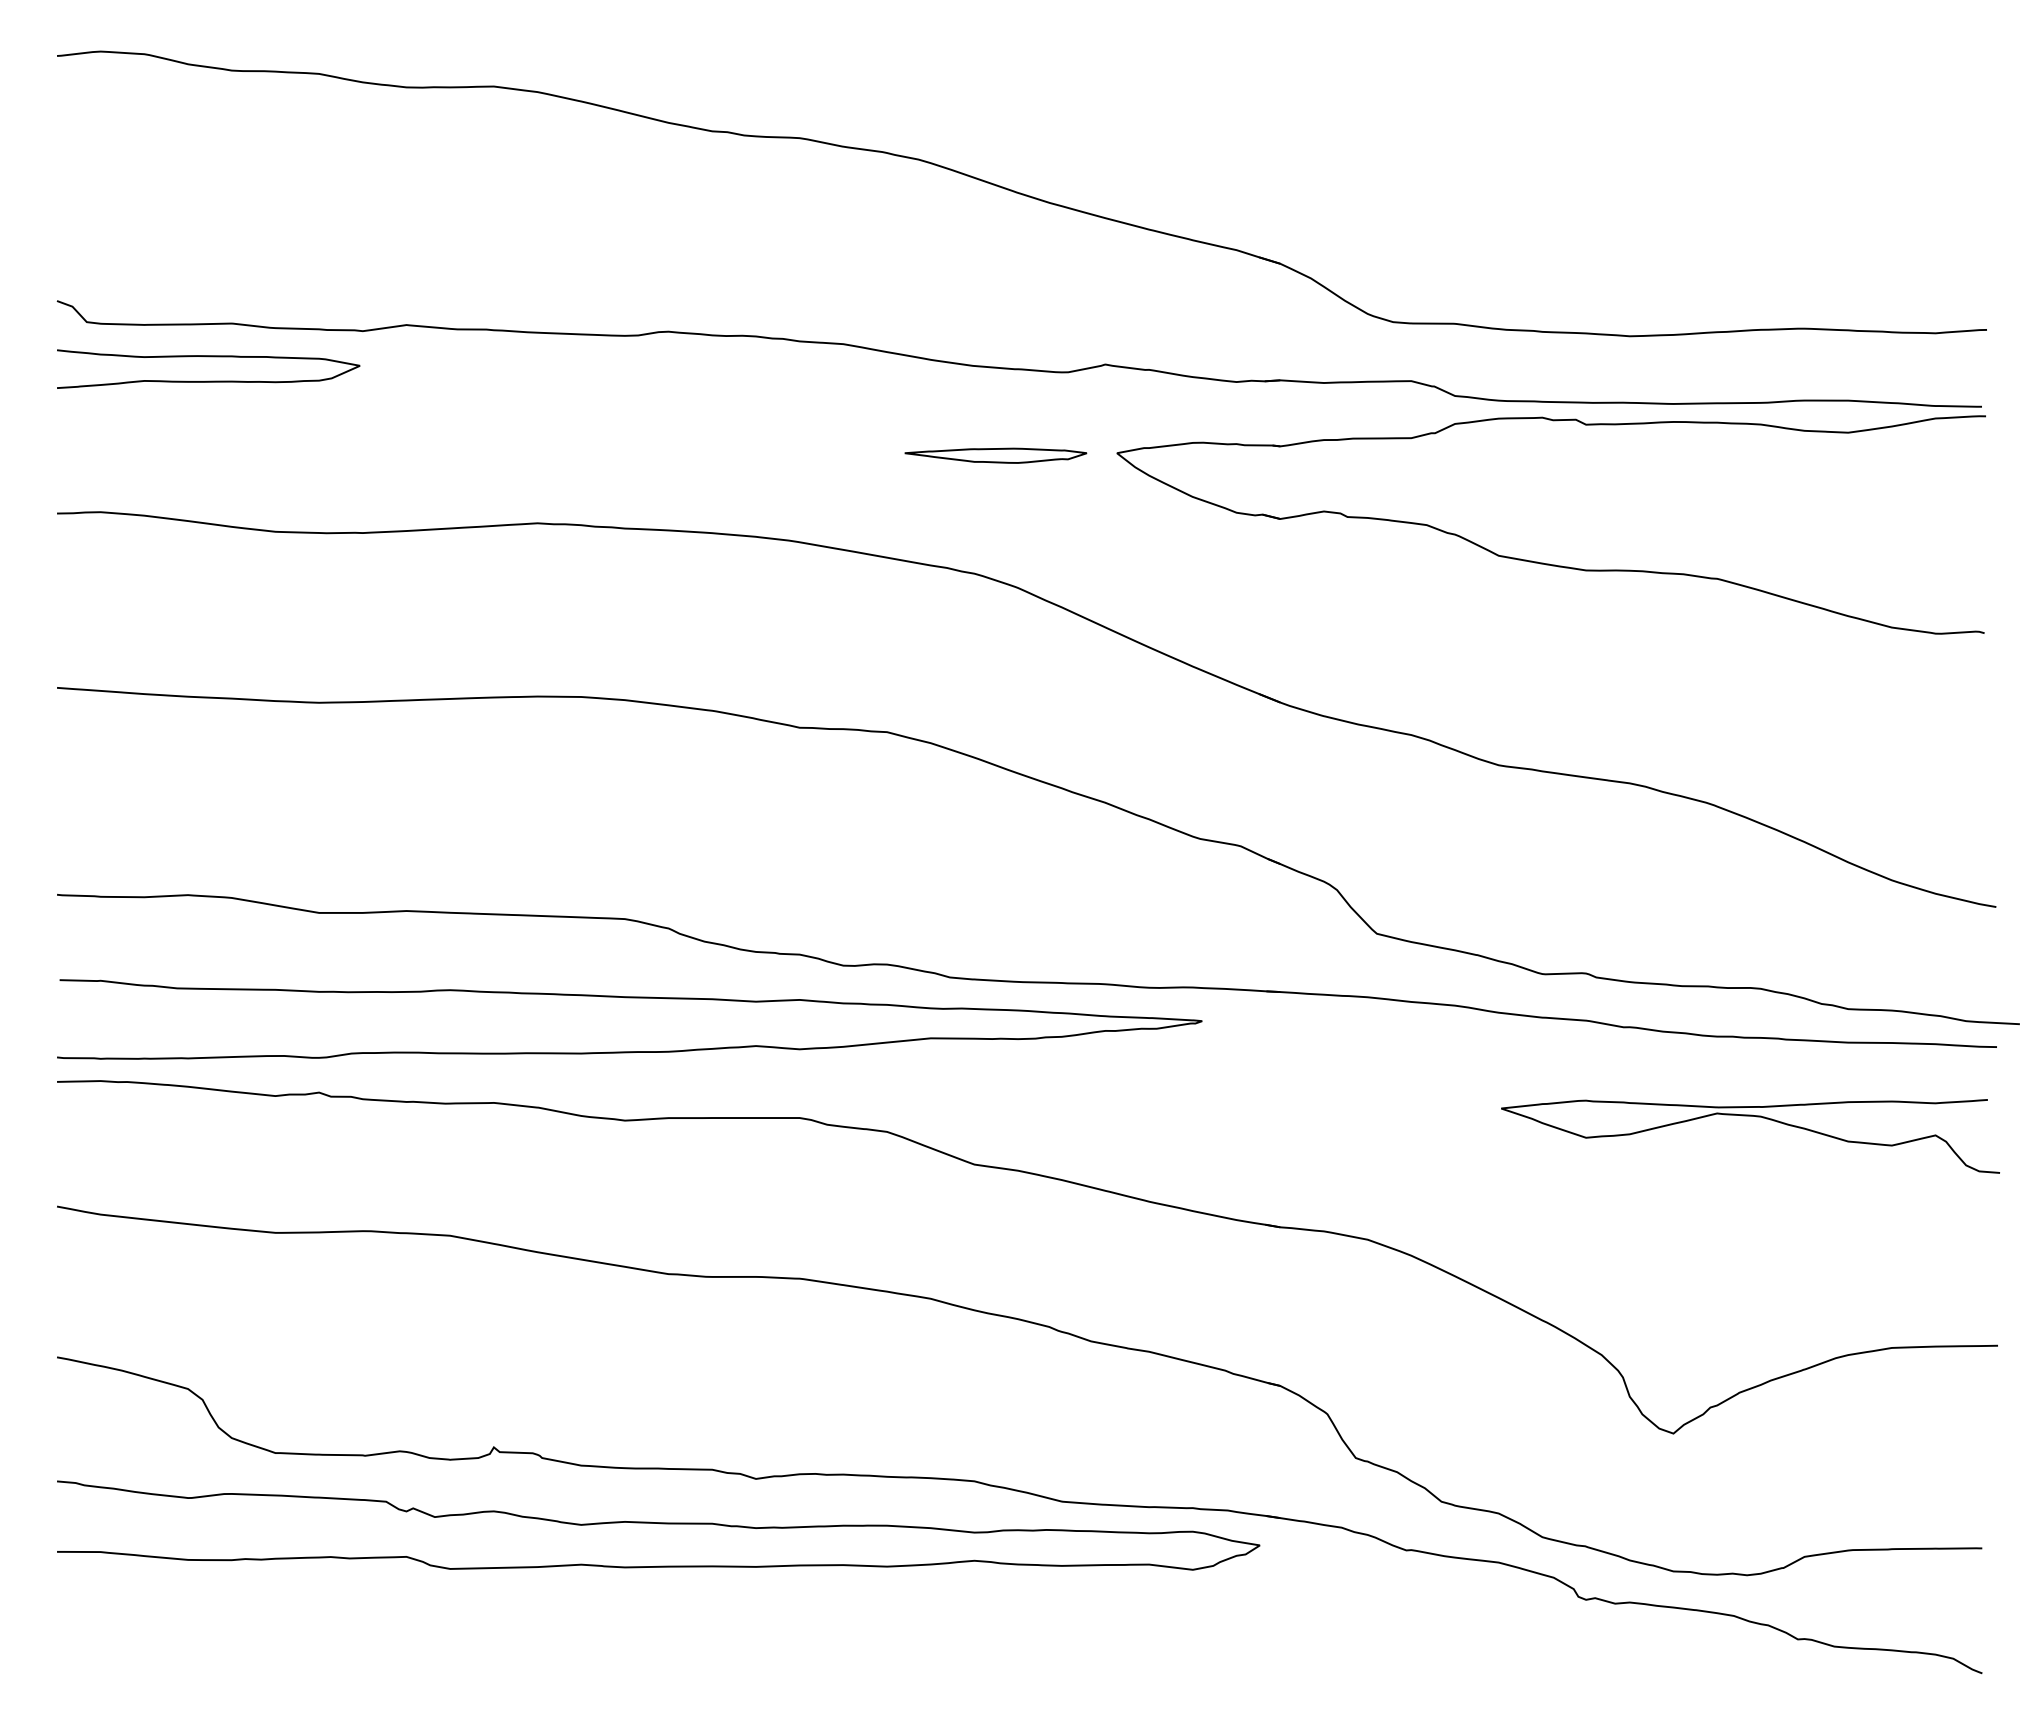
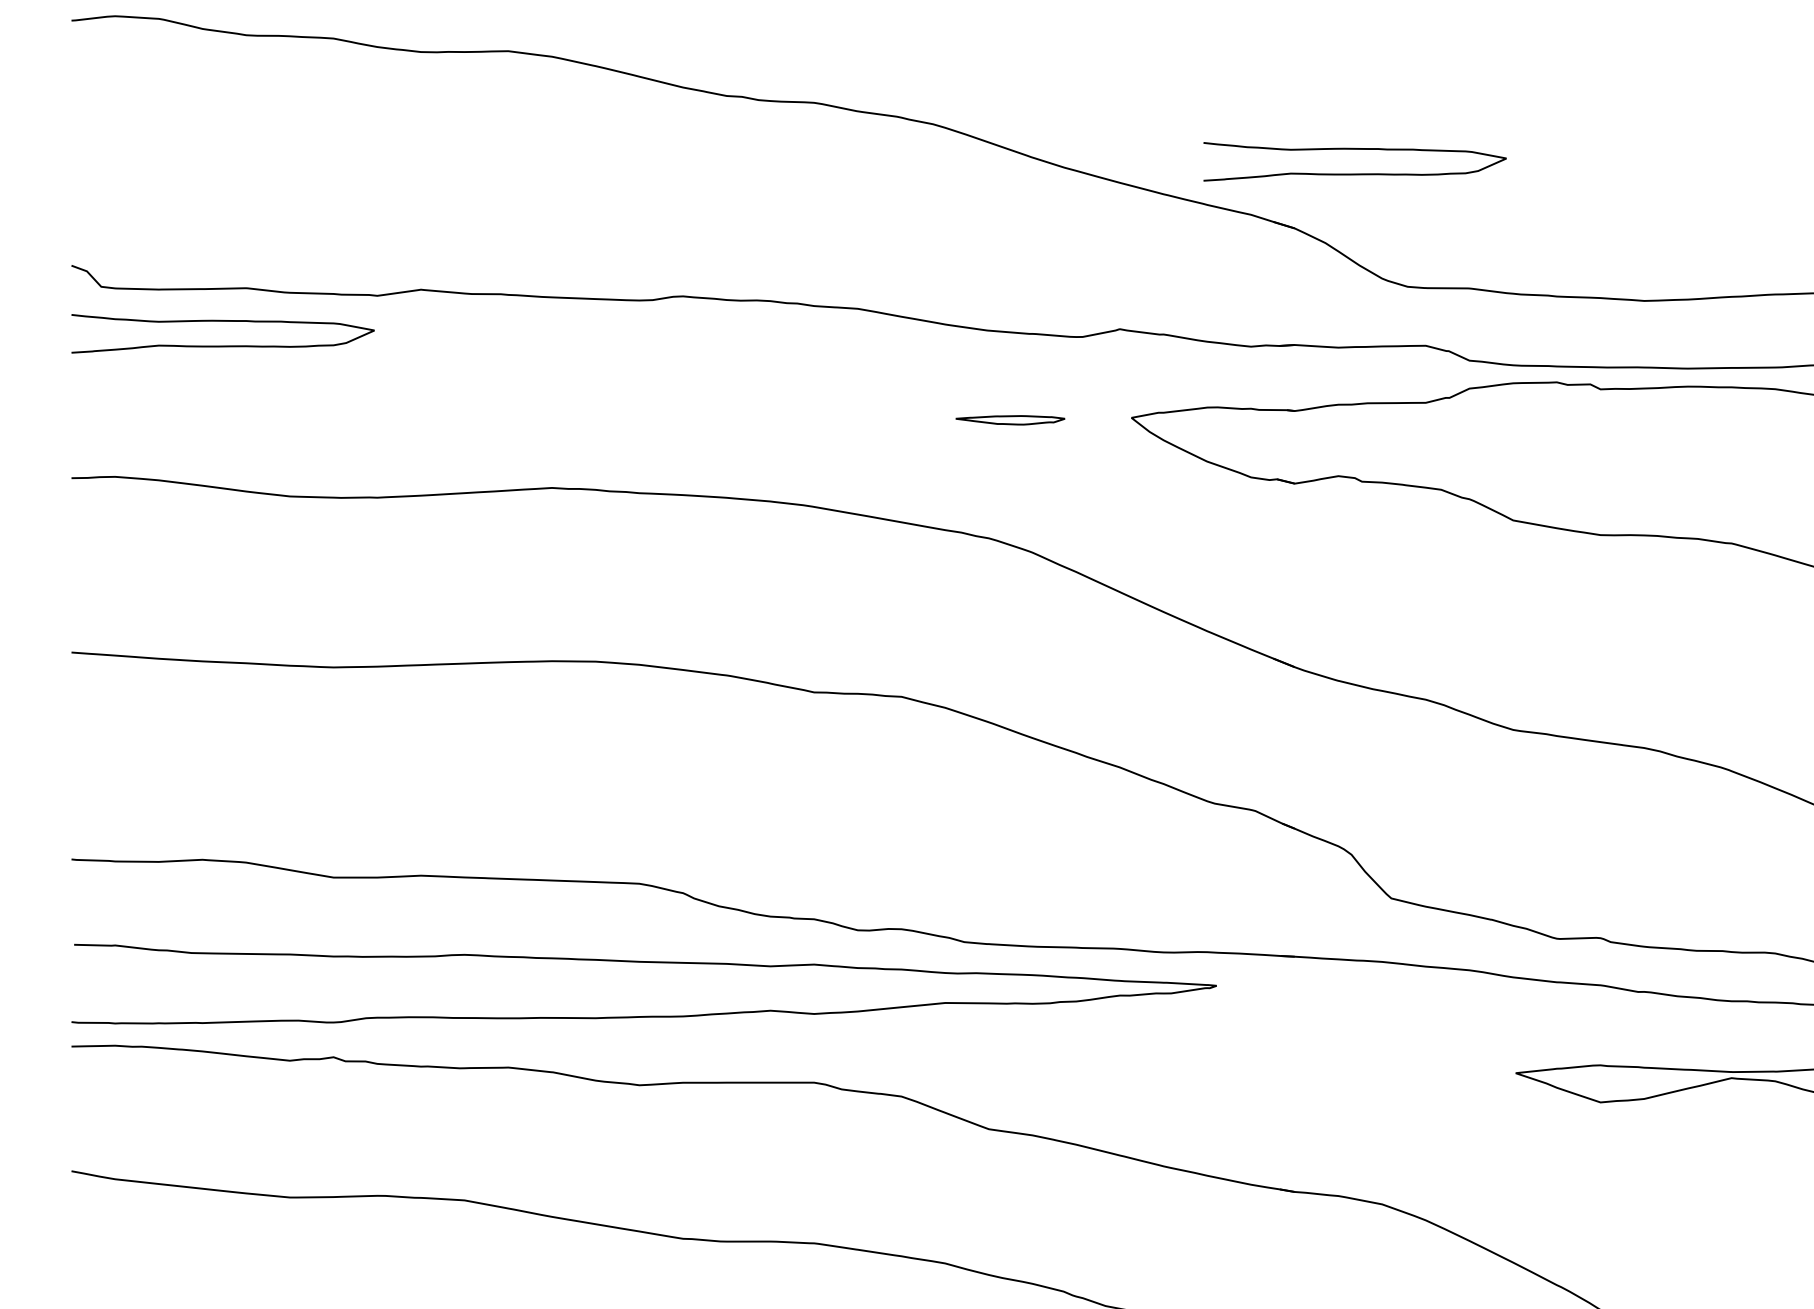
curve: (1340, 185) -> (1354, 150), added
part: (995, 455) -> (1009, 420), size x0.6

